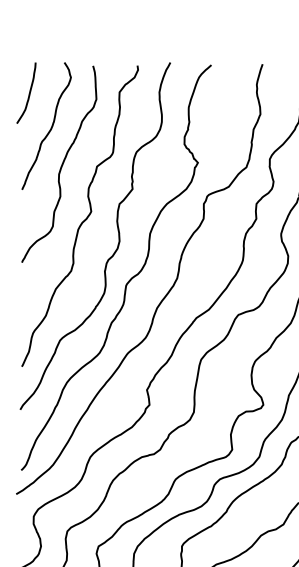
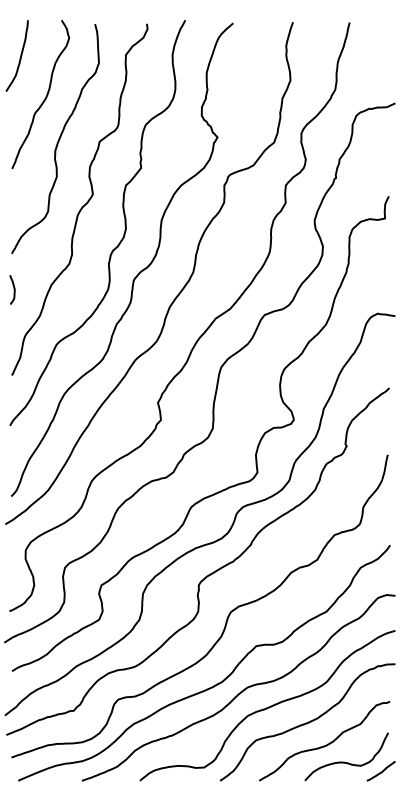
curve: (23, 293) -> (13, 289), added

